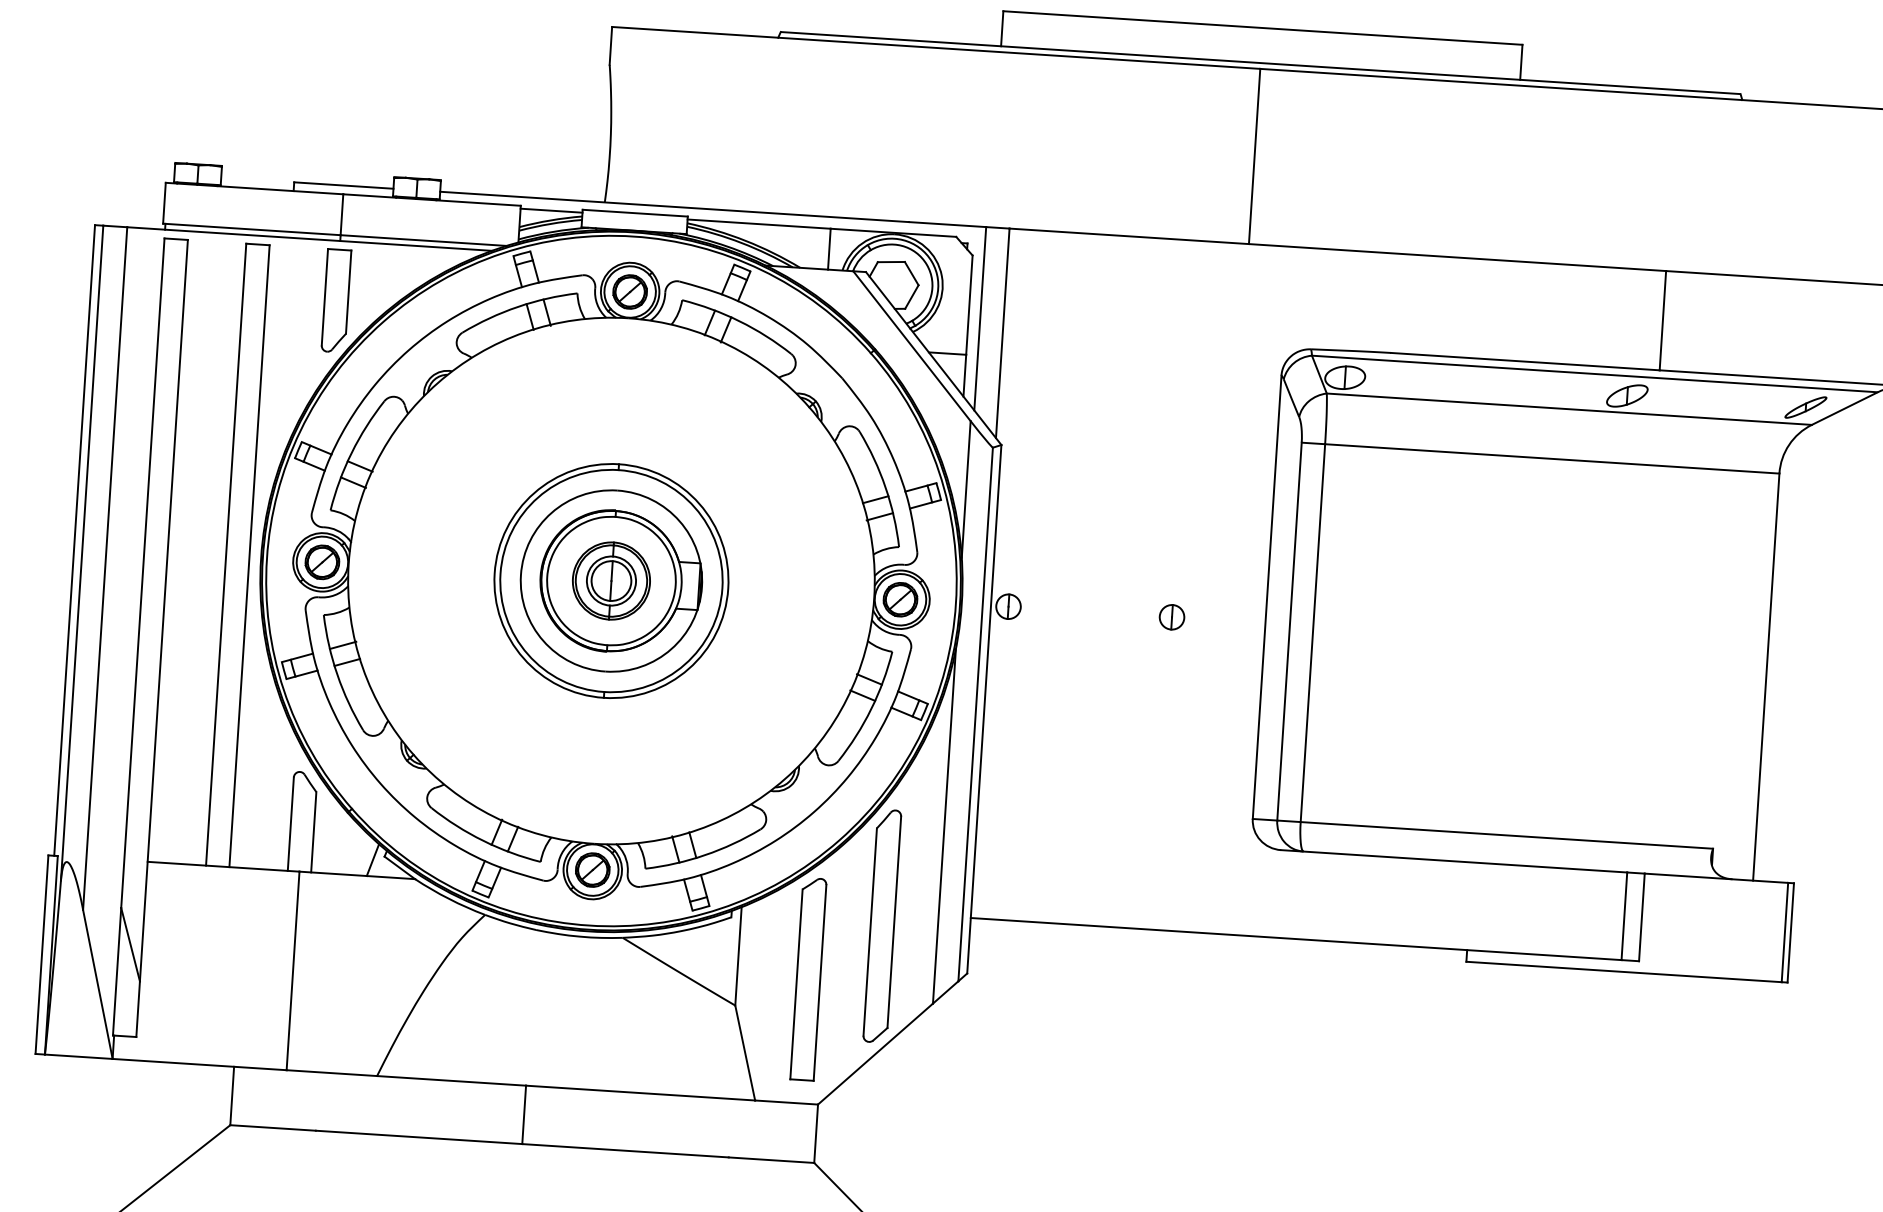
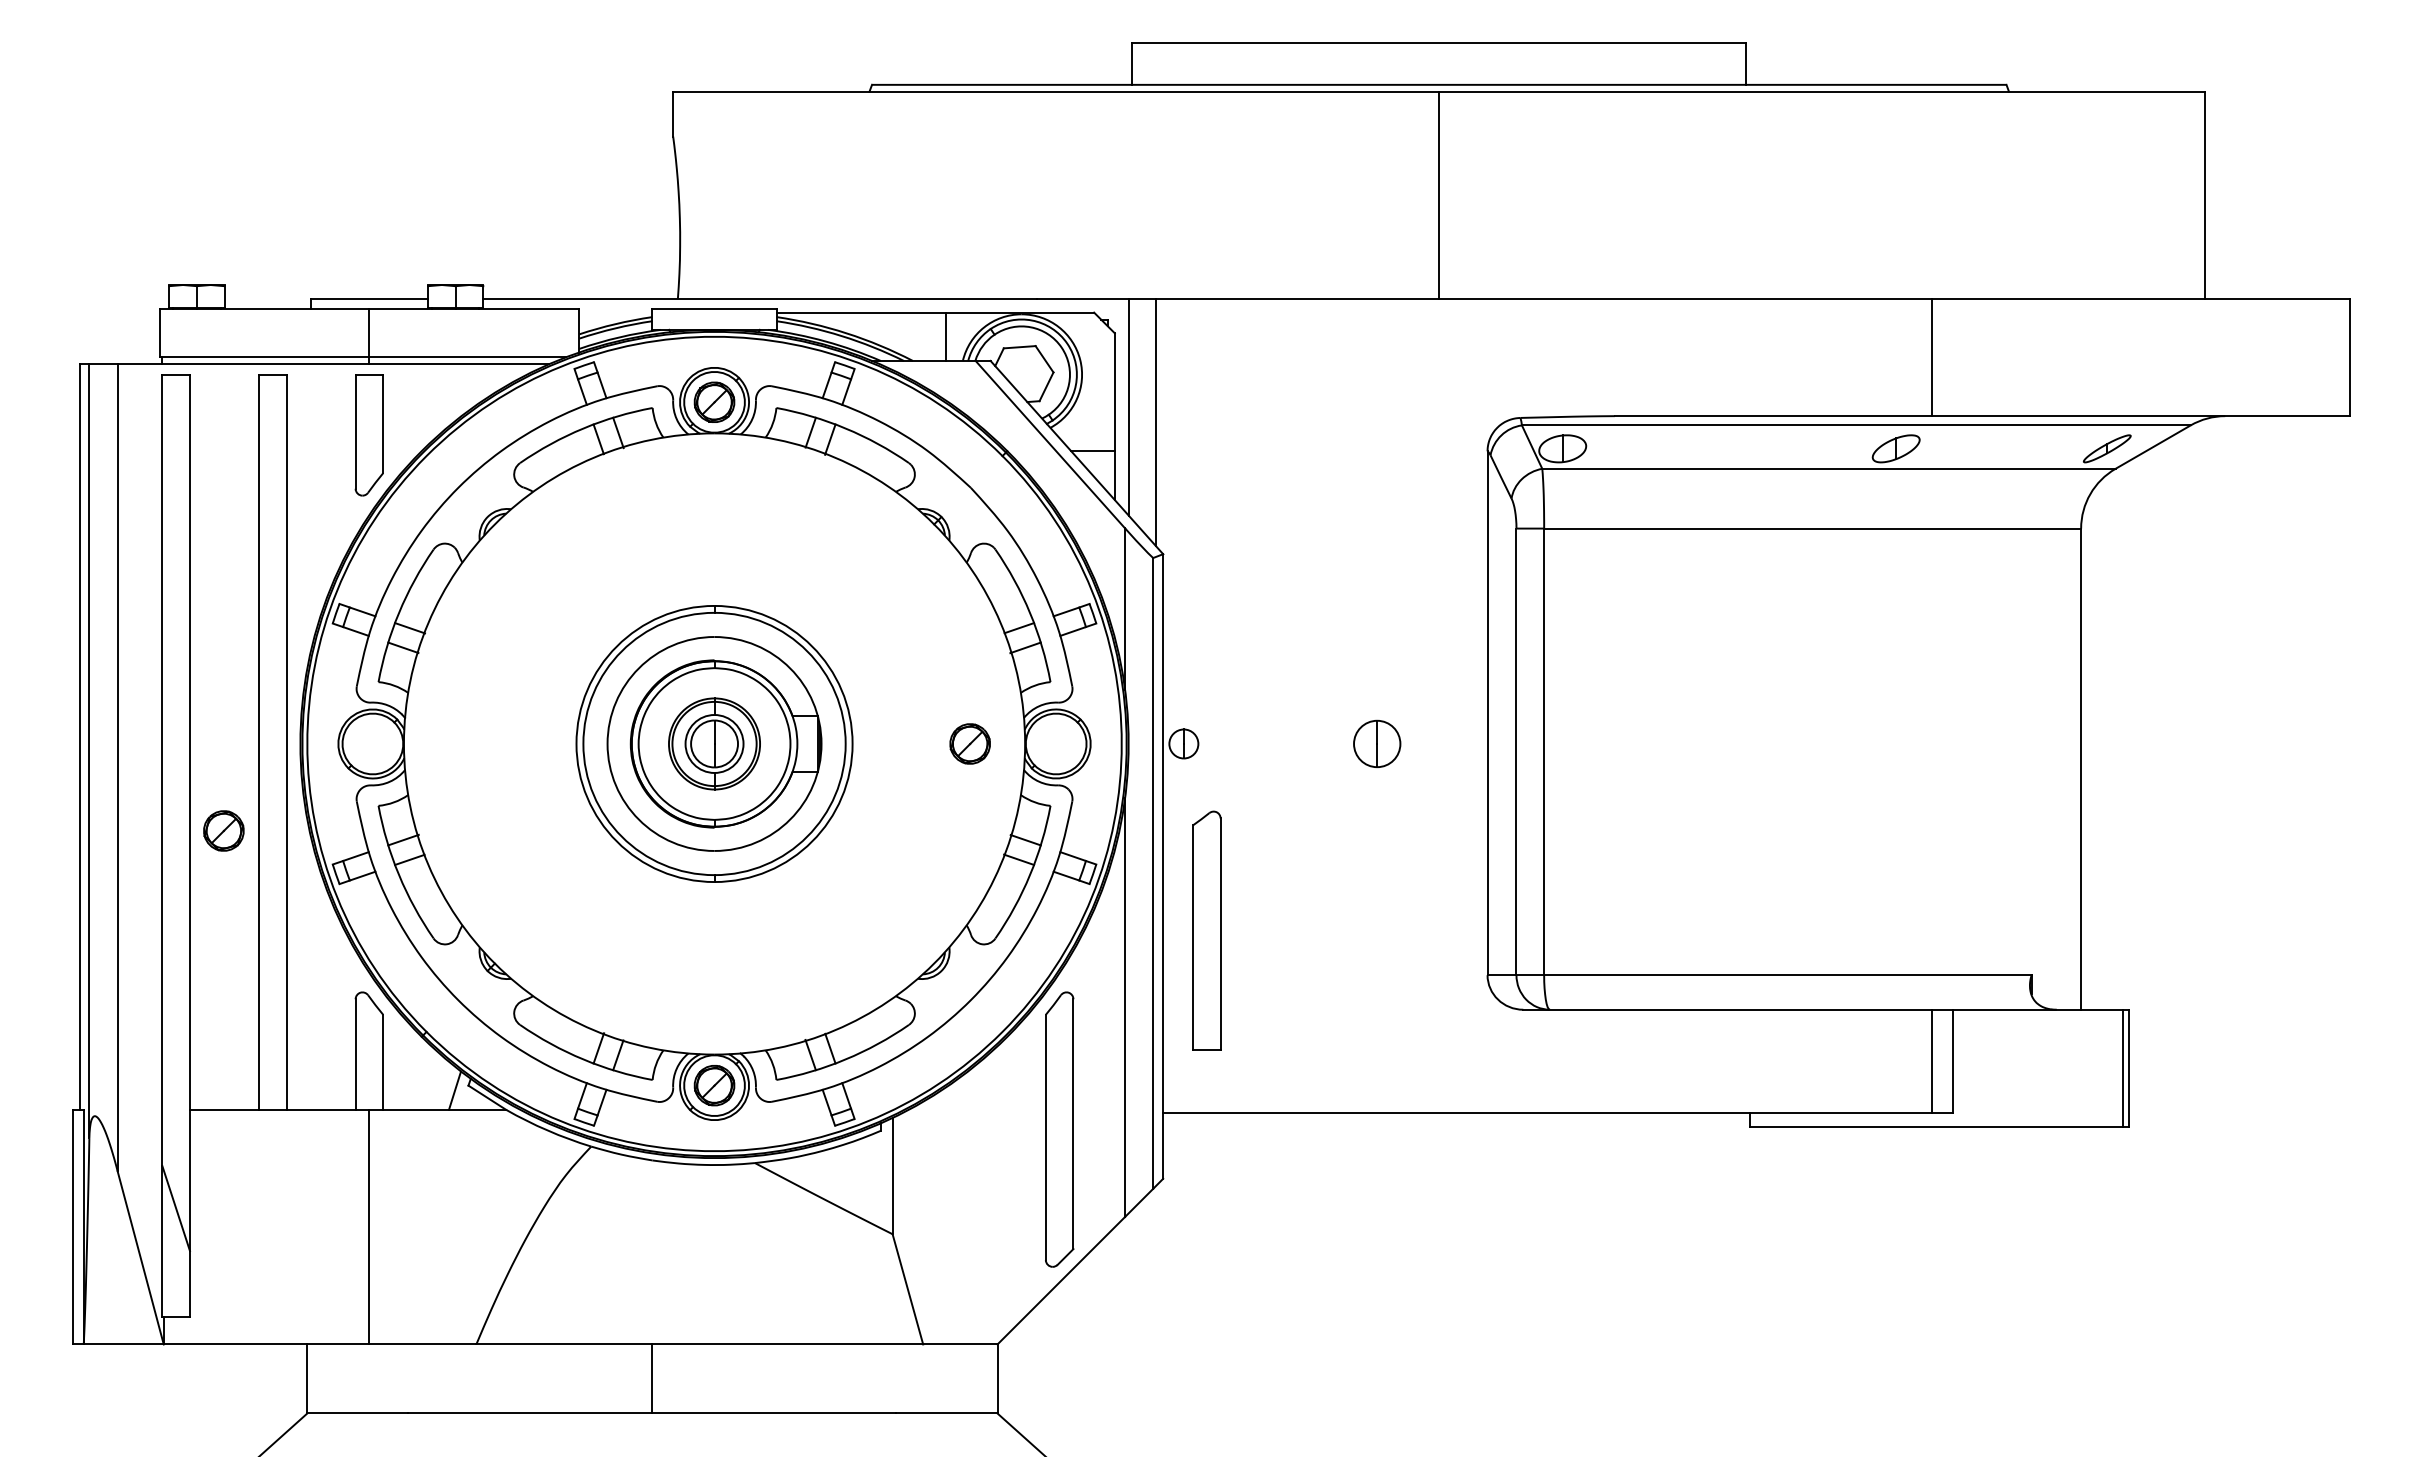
line: (551, 210) -> (615, 312), removed
part: (322, 561) -> (223, 830), moved
part: (899, 599) -> (969, 743), moved
part: (1171, 616) -> (1376, 743), size x1.6
part: (808, 979) -> (1206, 930), moved

